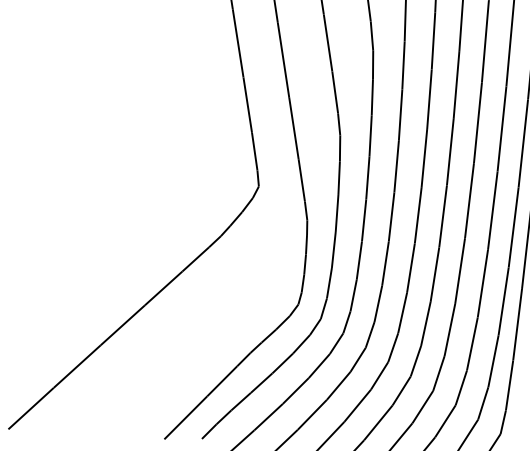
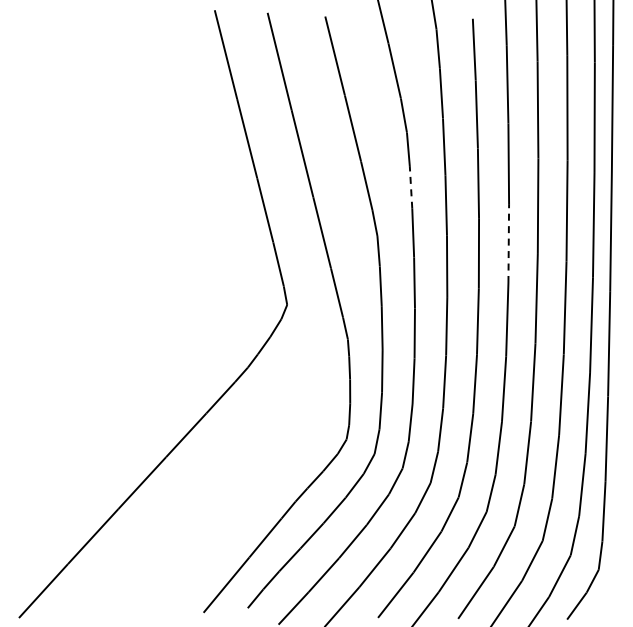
line: (372, 96) -> (411, 186), solid -> dashed
line: (450, 152) -> (508, 243), solid -> dashed

